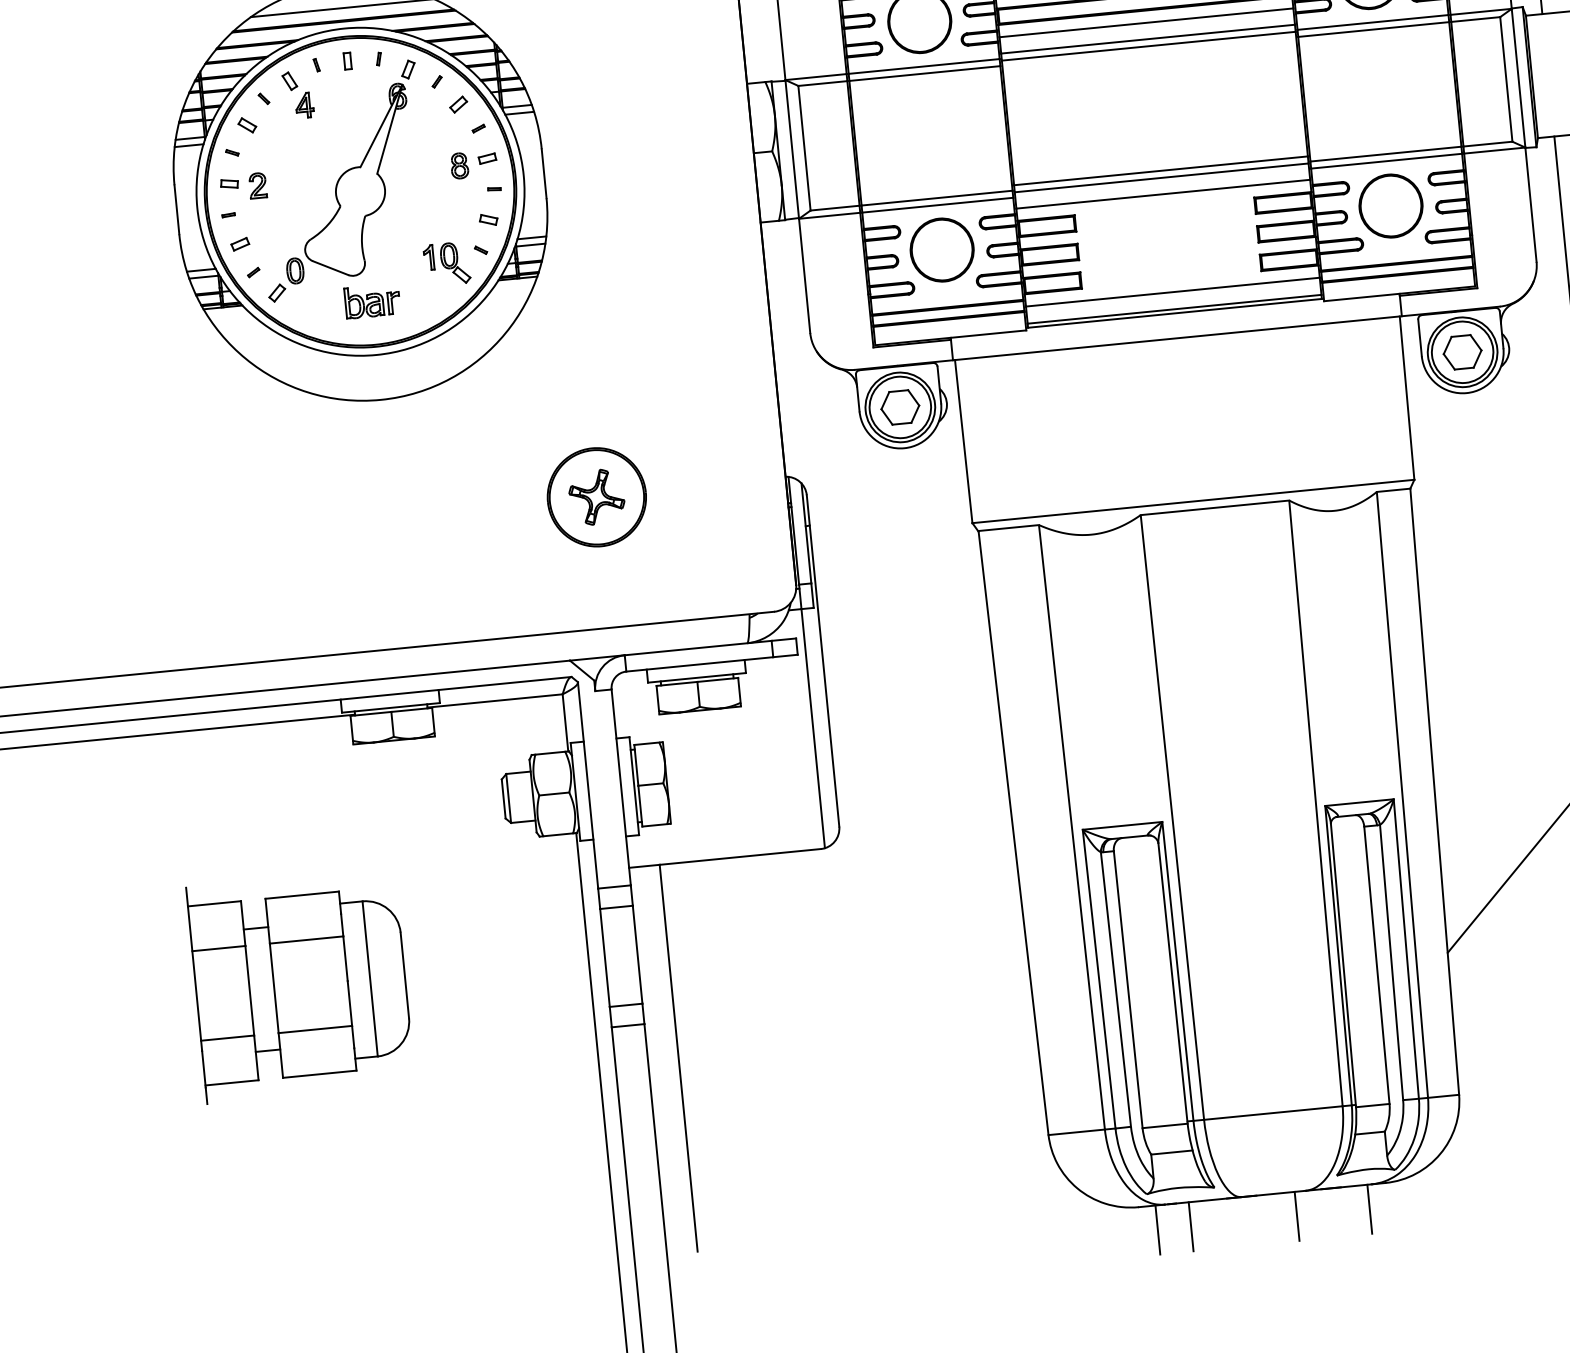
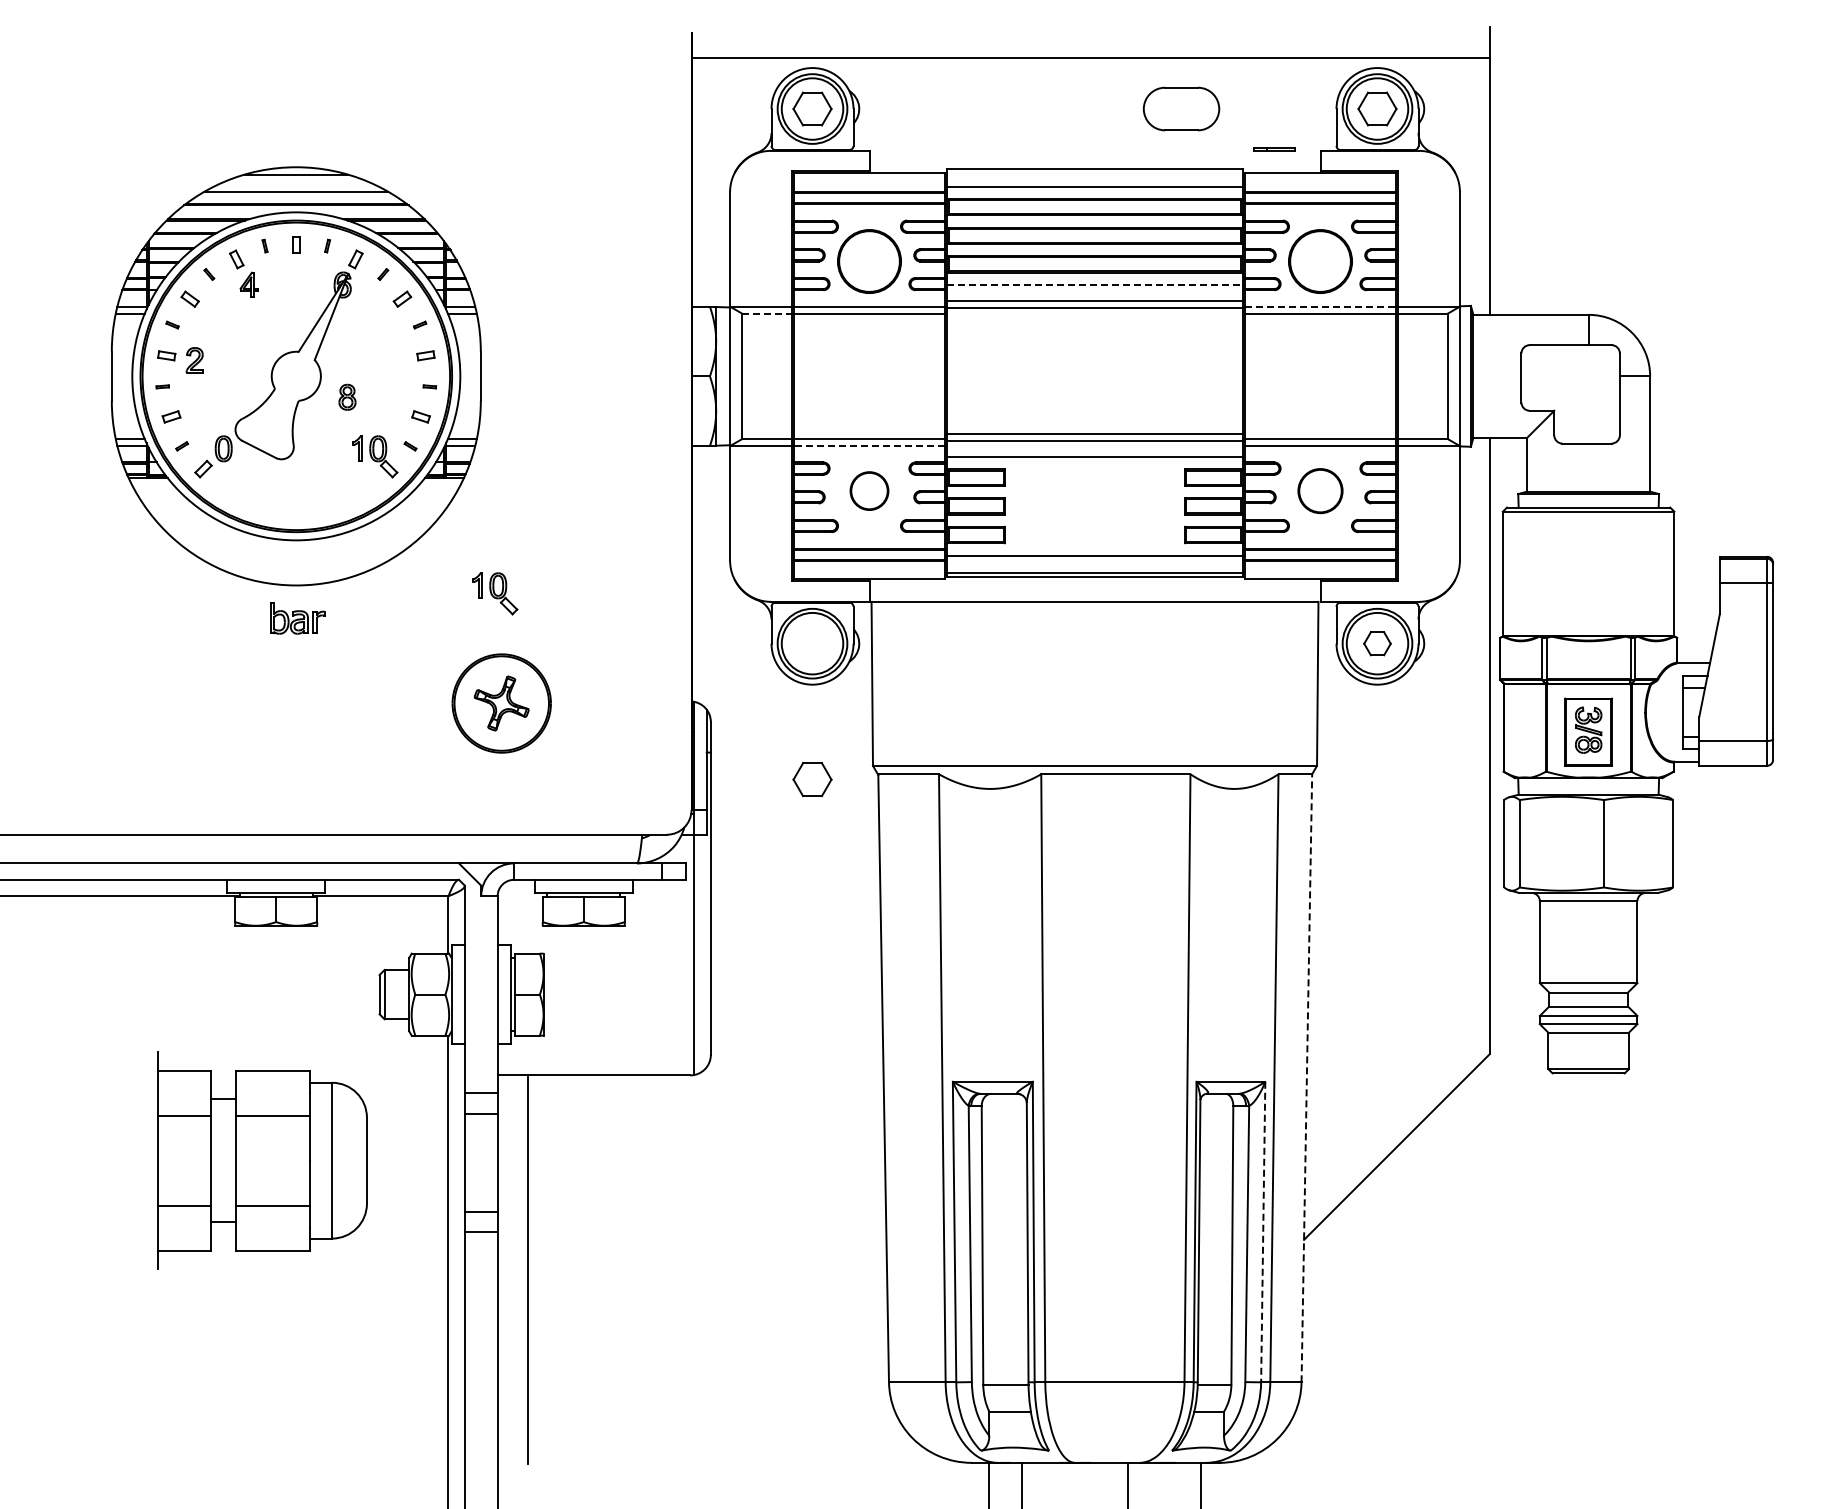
line: (1146, 22) -> (1095, 284), solid -> dashed
line: (1372, 22) -> (1320, 306), solid -> dashed
line: (823, 83) -> (767, 313), solid -> dashed
part: (459, 165) -> (347, 396), moved
line: (937, 205) -> (869, 446), solid -> dashed
circle: (1390, 205) -> (1320, 490), size x0.7
circle: (942, 249) -> (869, 490), size x0.6
part: (372, 301) -> (297, 618), moved
part: (1462, 352) -> (1377, 643), size x0.7
part: (579, 388) -> (495, 593), added
part: (900, 407) -> (812, 779), moved
line: (1434, 790) -> (1306, 1077), solid -> dashed
line: (1406, 949) -> (1263, 1232), solid -> dashed
part: (300, 985) -> (262, 1160), moved

